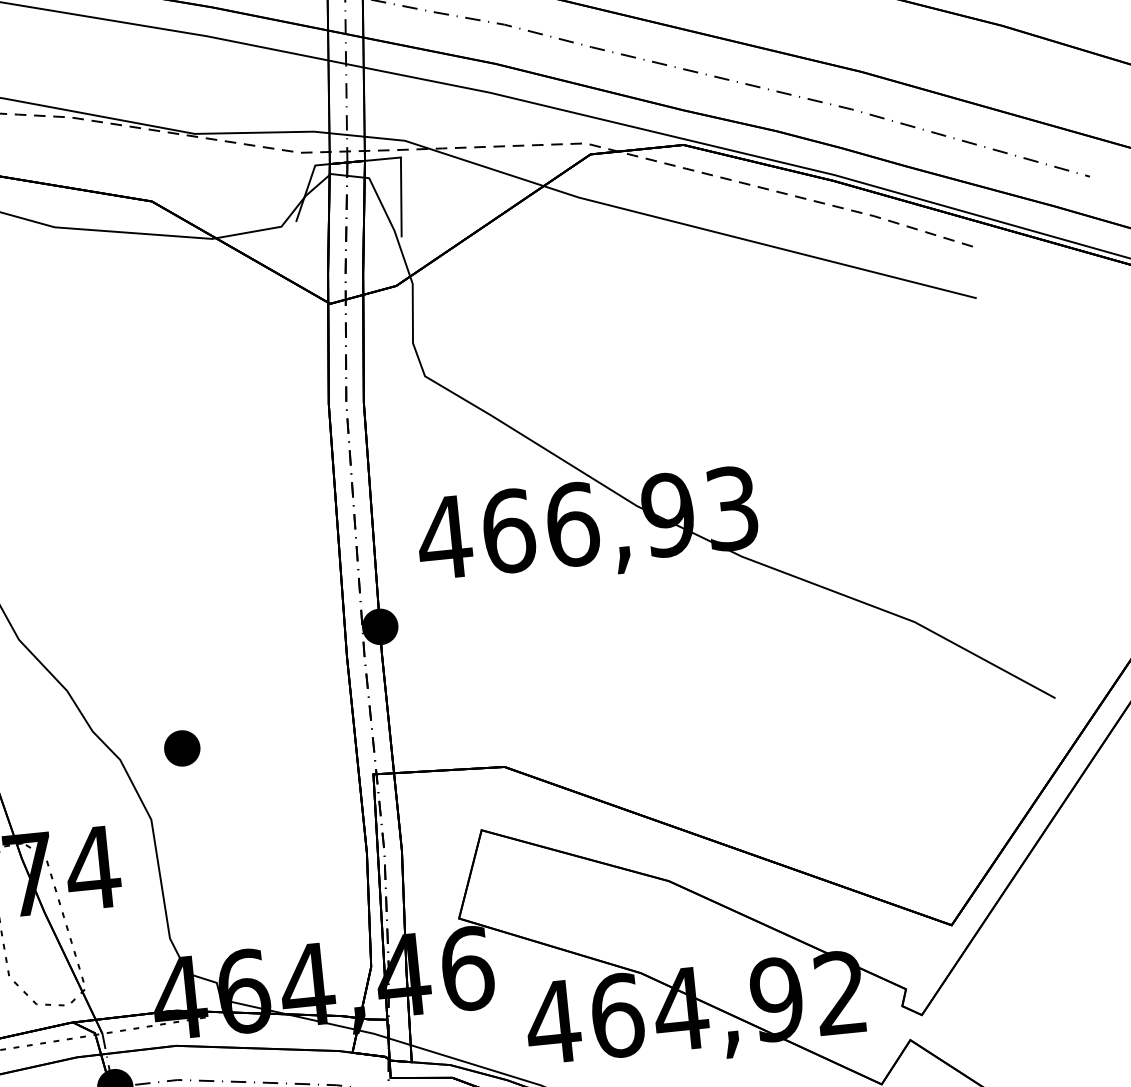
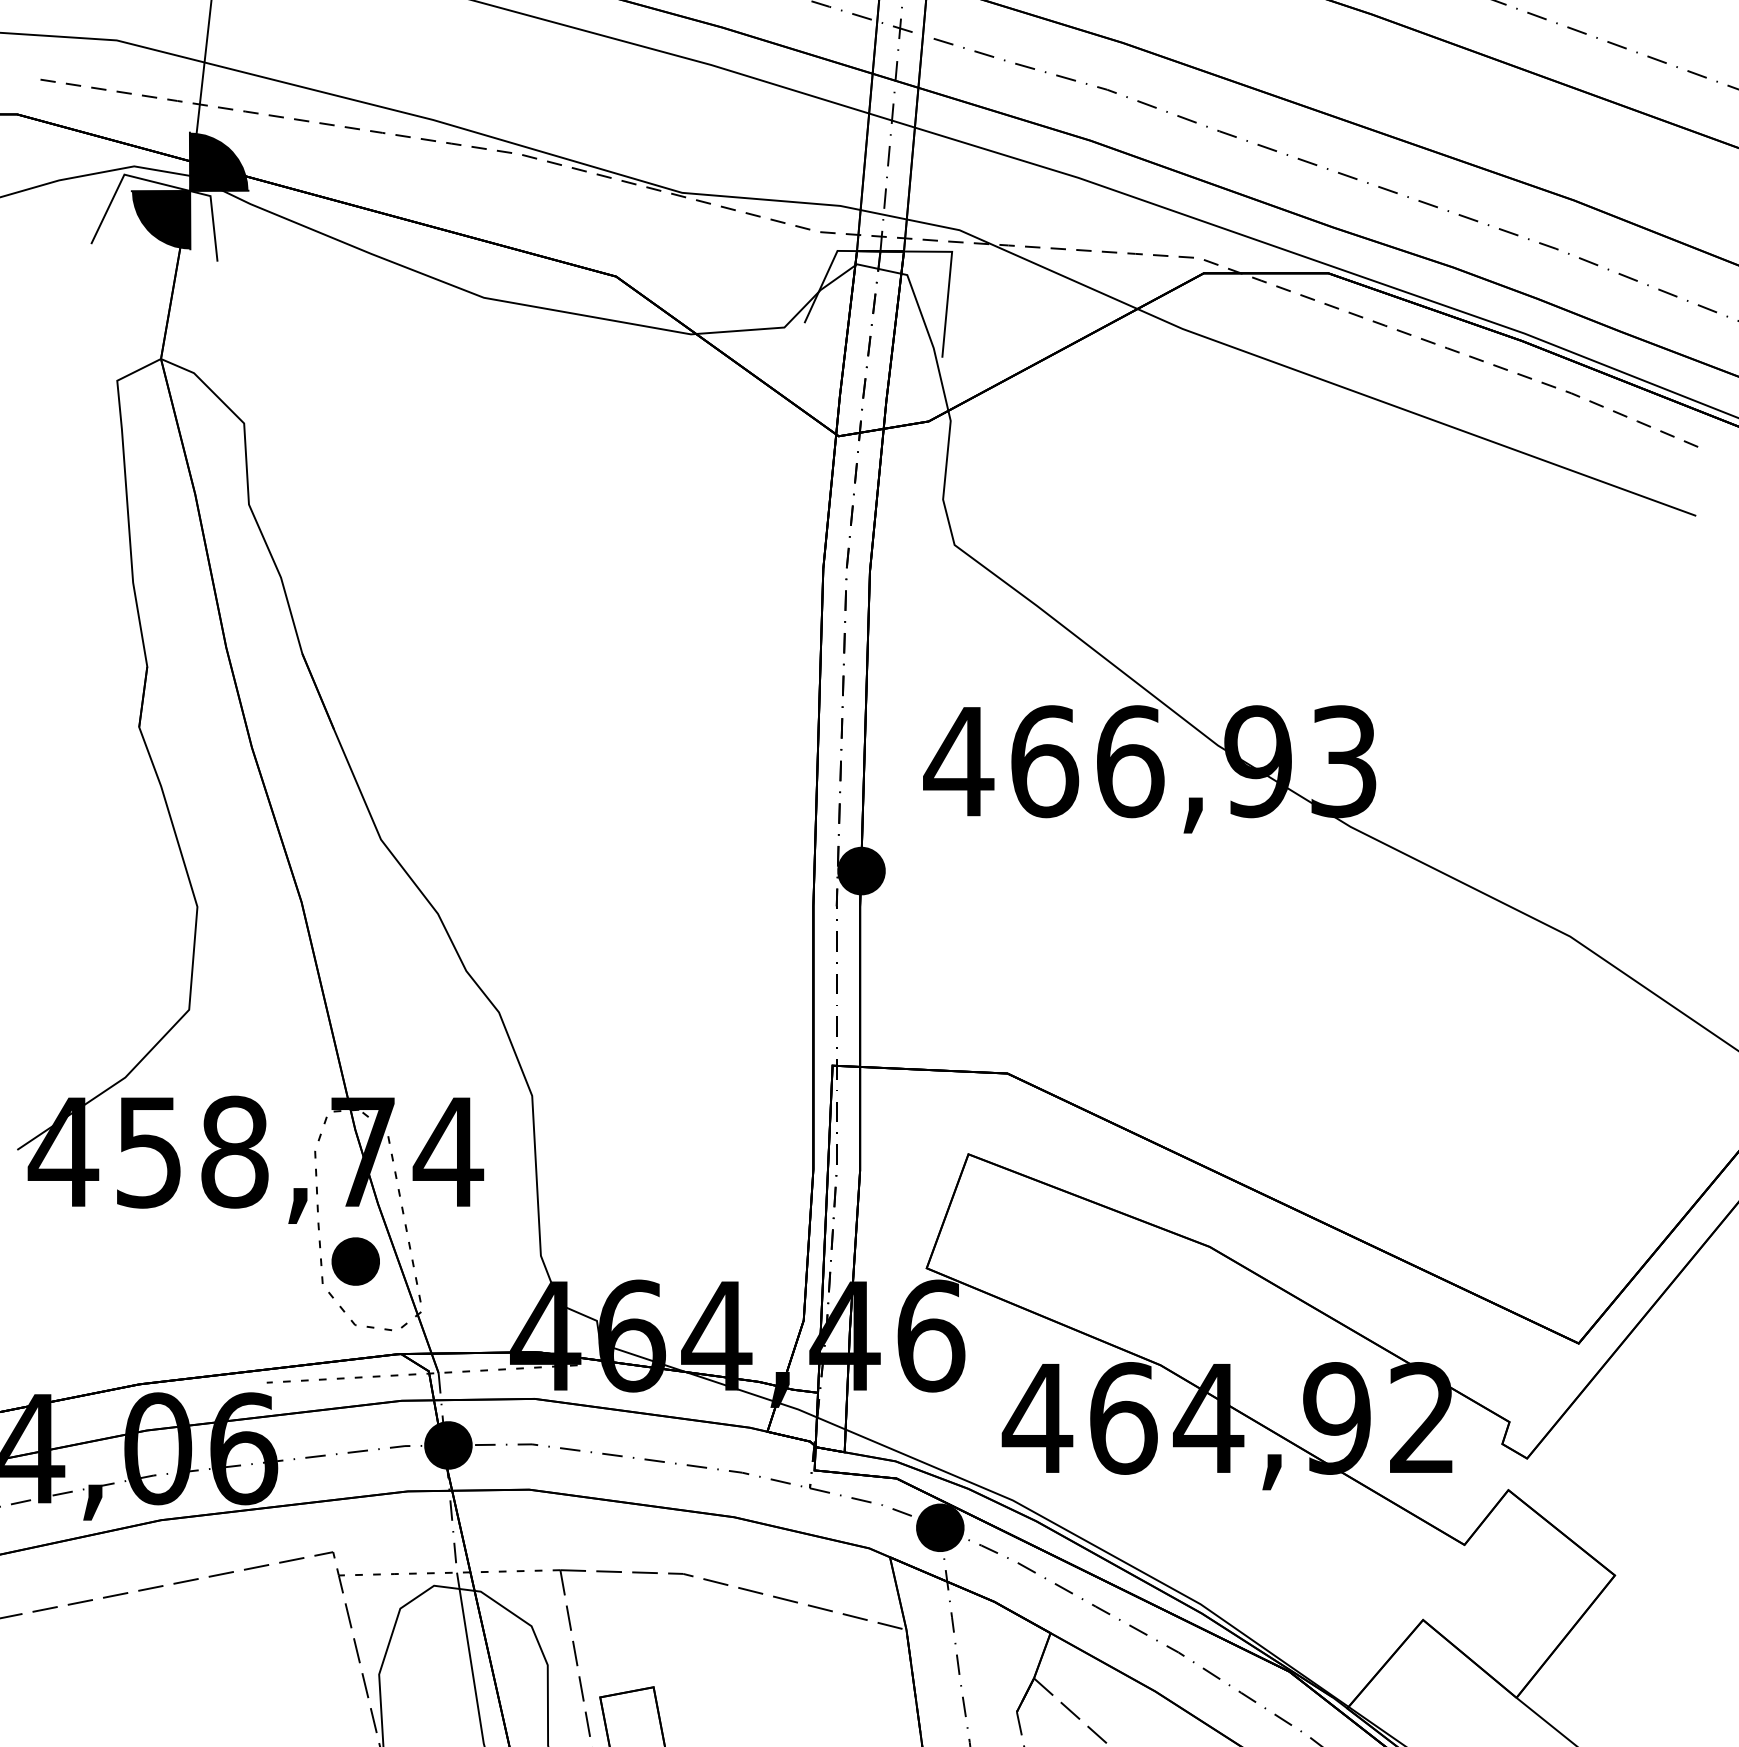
part: (182, 748) -> (355, 1261), moved

